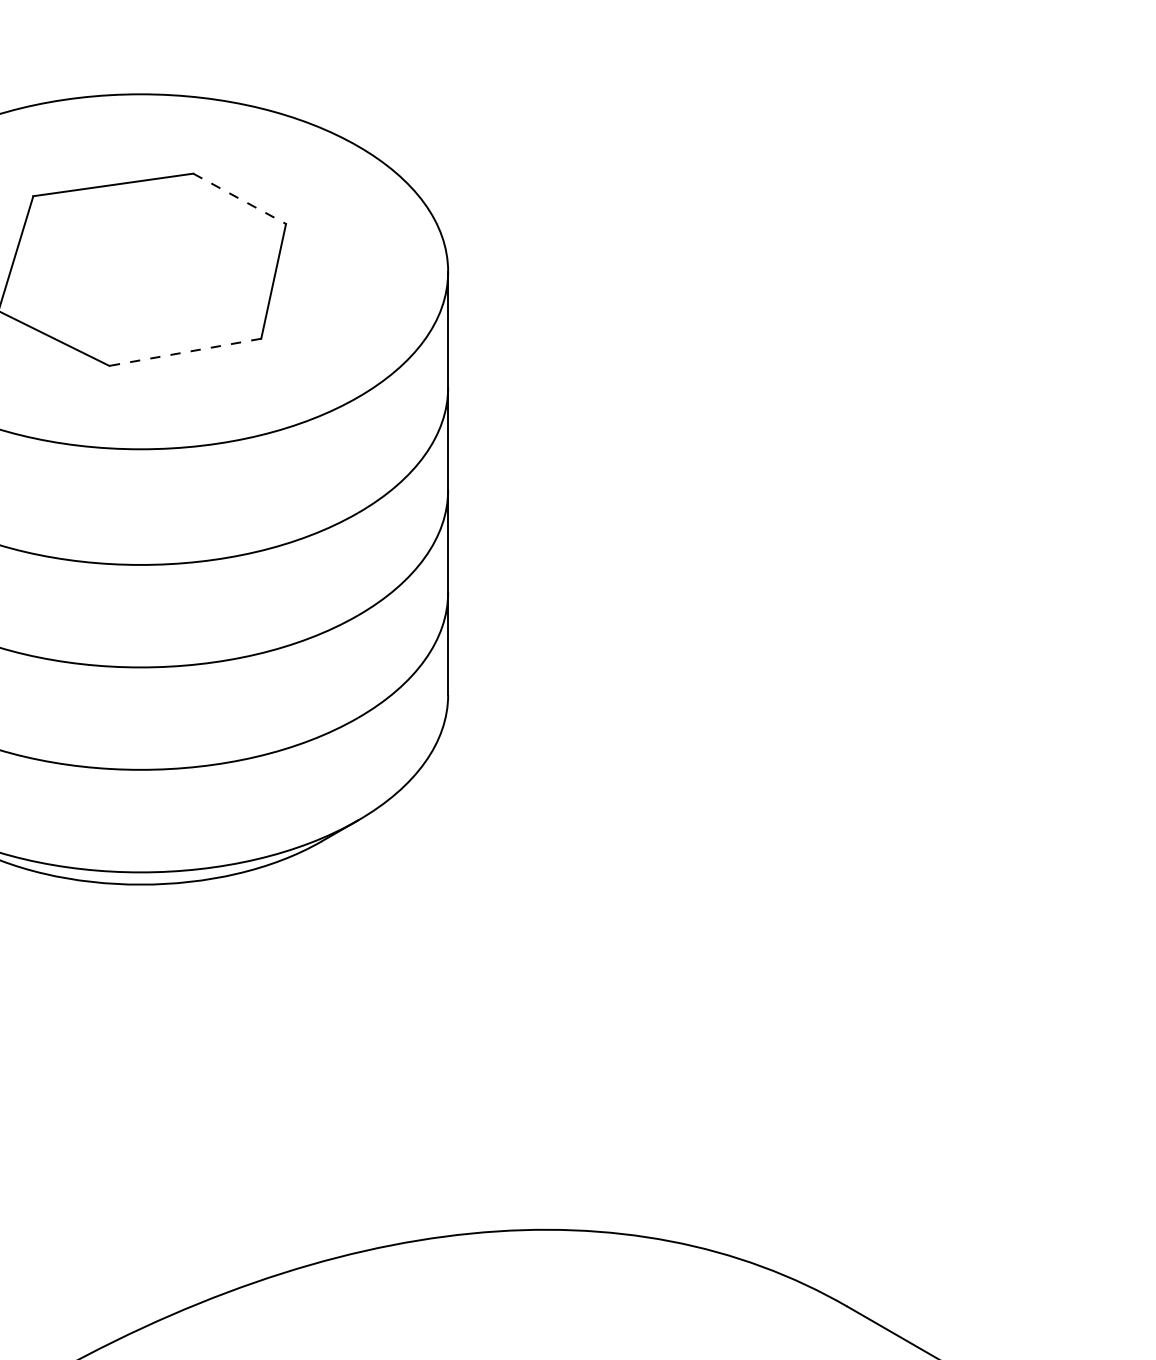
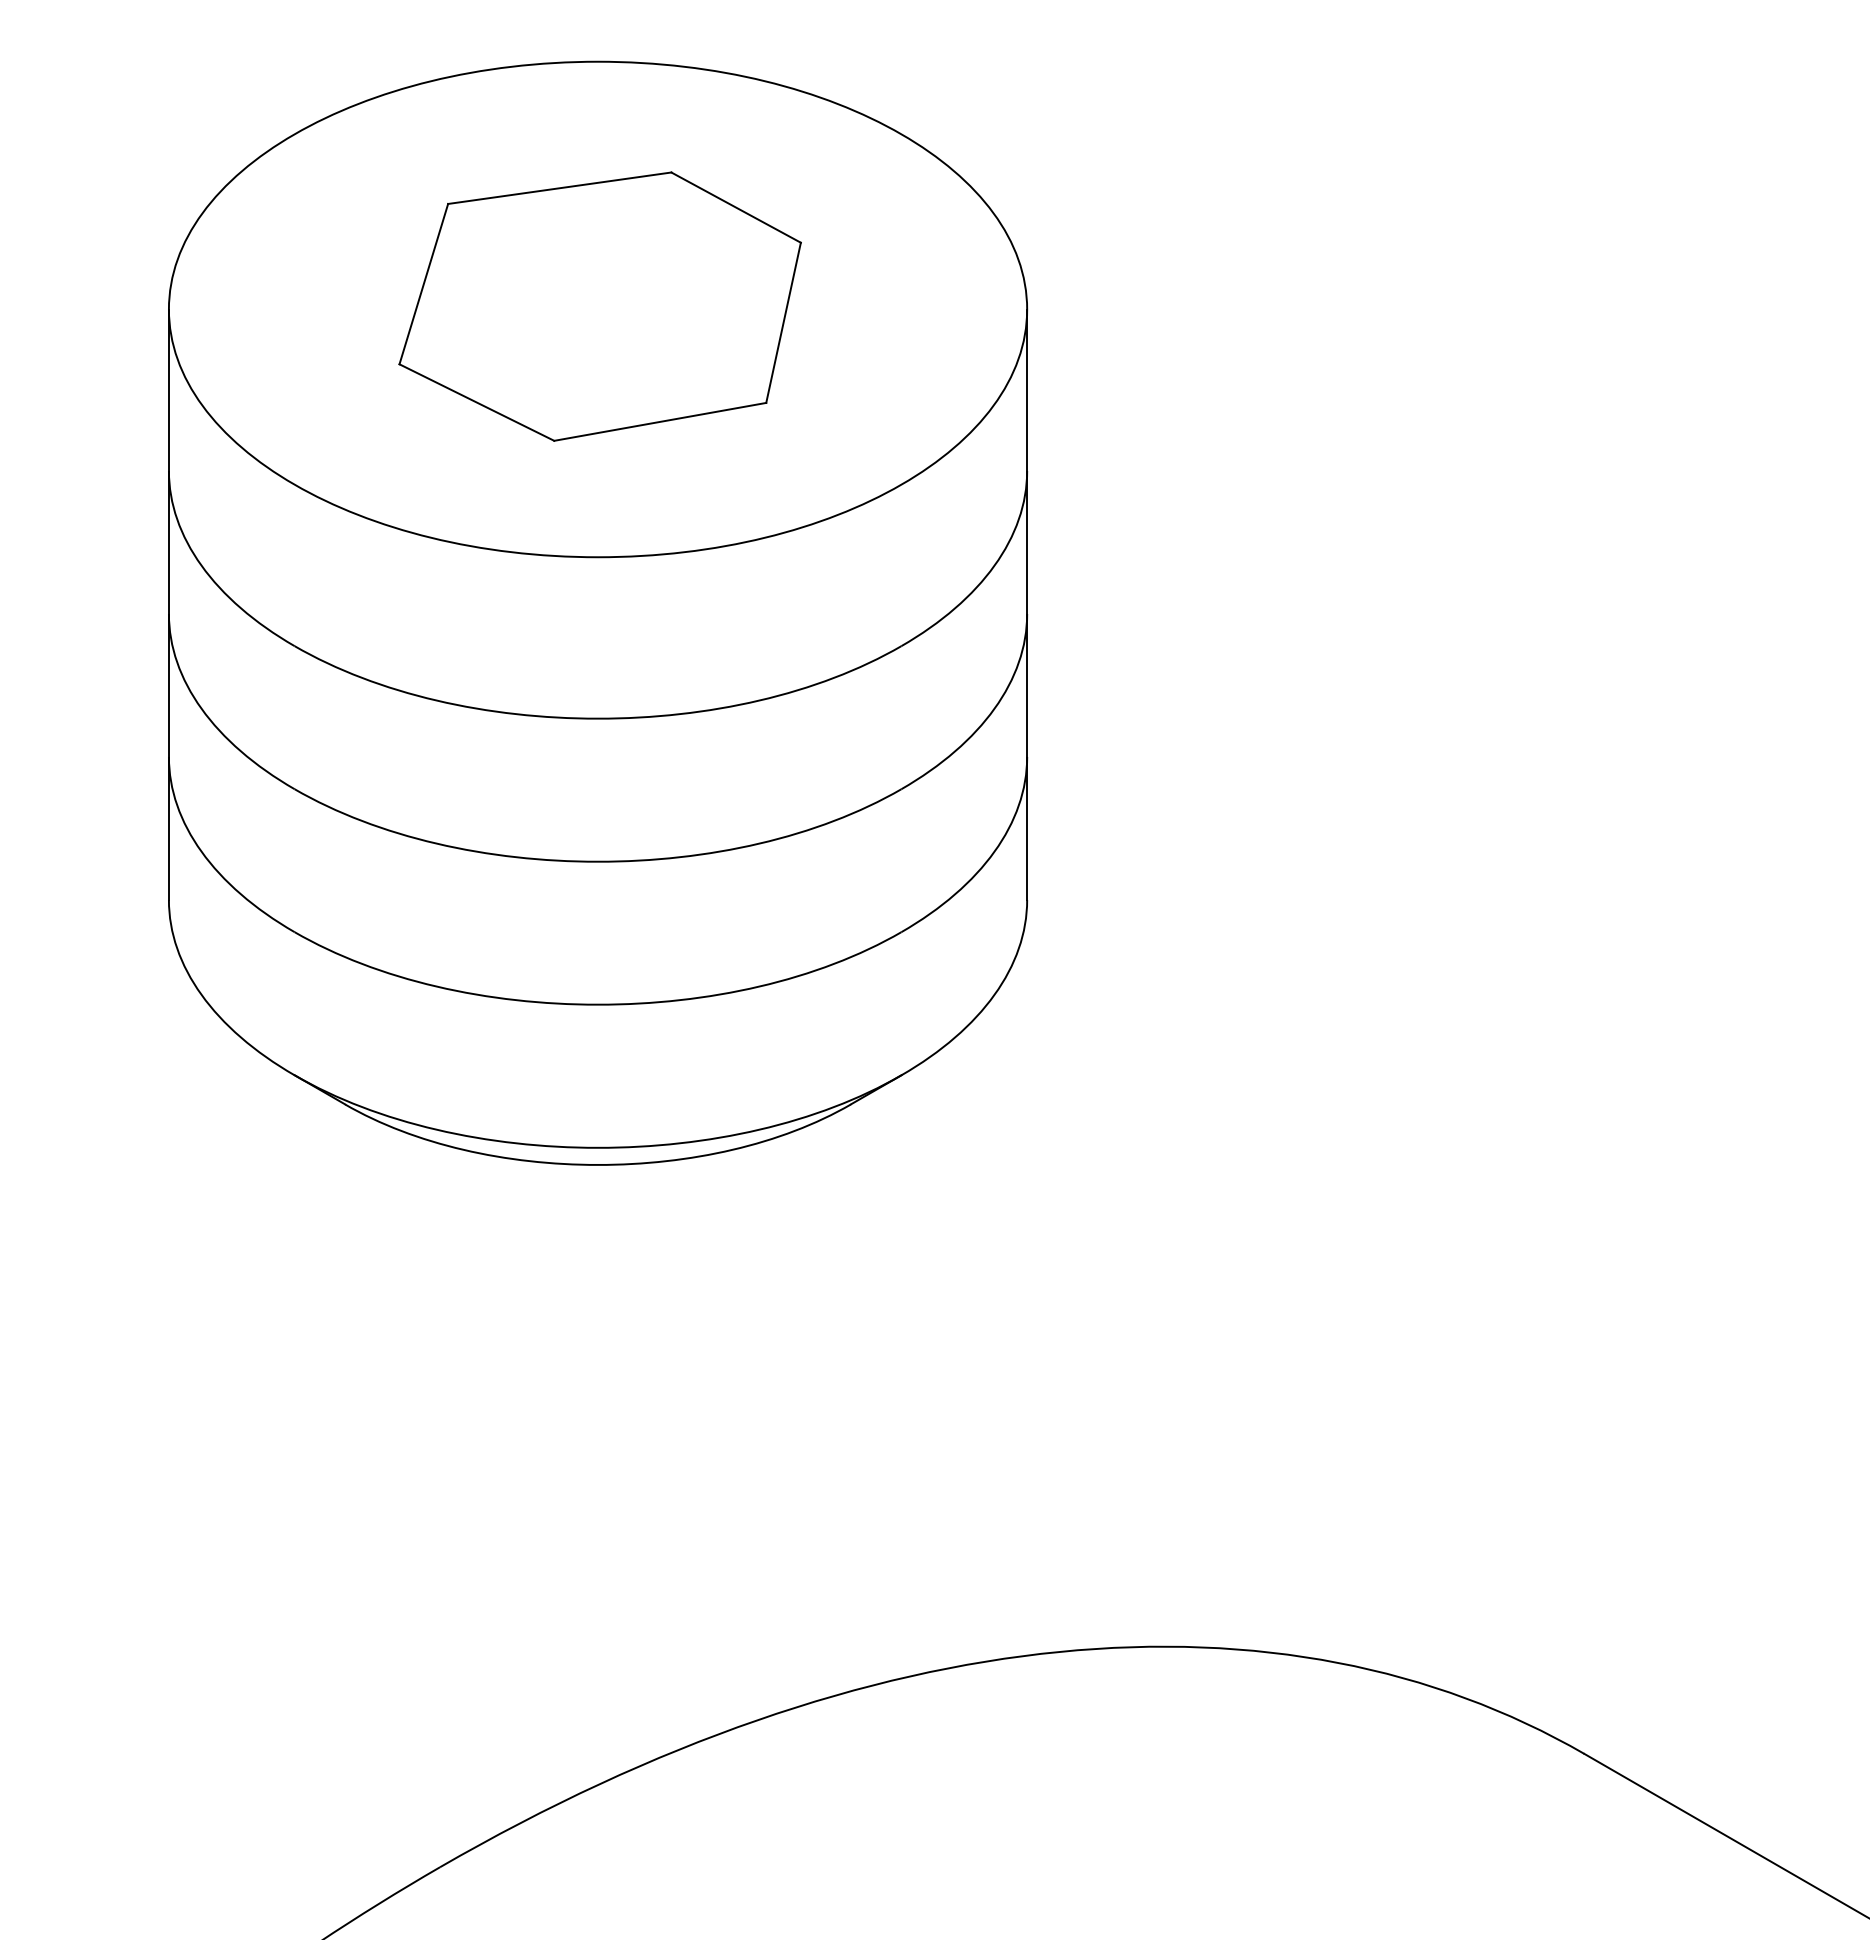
line: (239, 198) -> (736, 207), dashed -> solid
line: (185, 352) -> (660, 421), dashed -> solid

